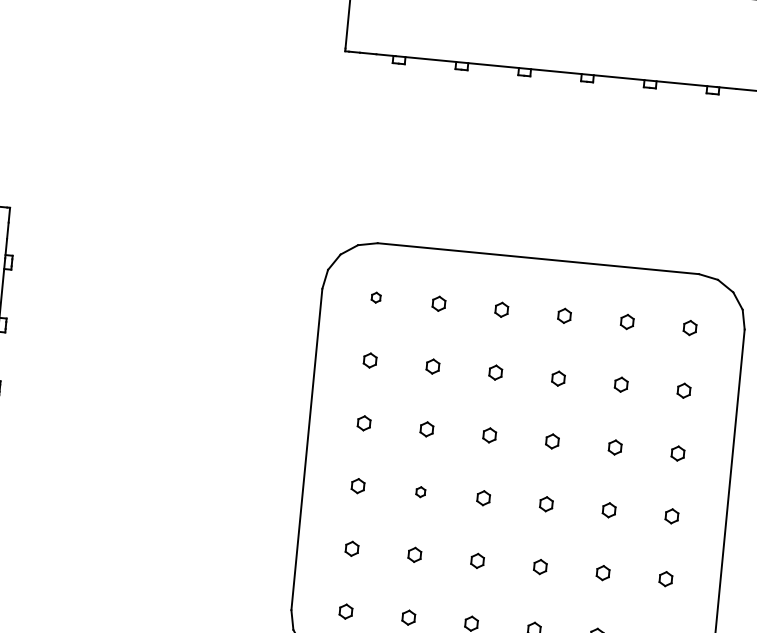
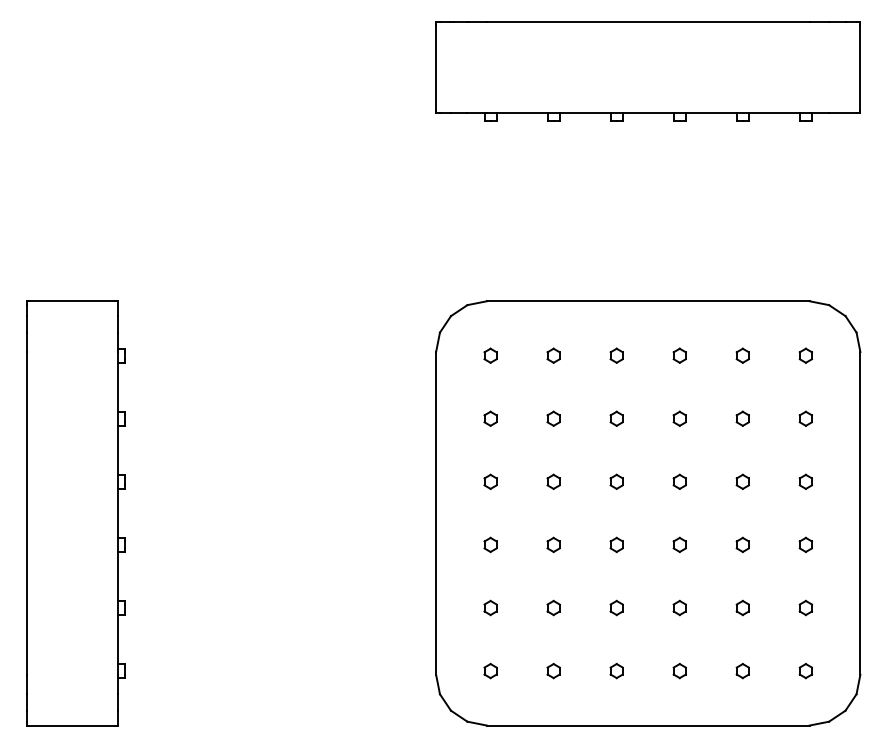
part: (376, 297) -> (490, 355), size x1.43
part: (420, 491) -> (553, 544), size x1.43

